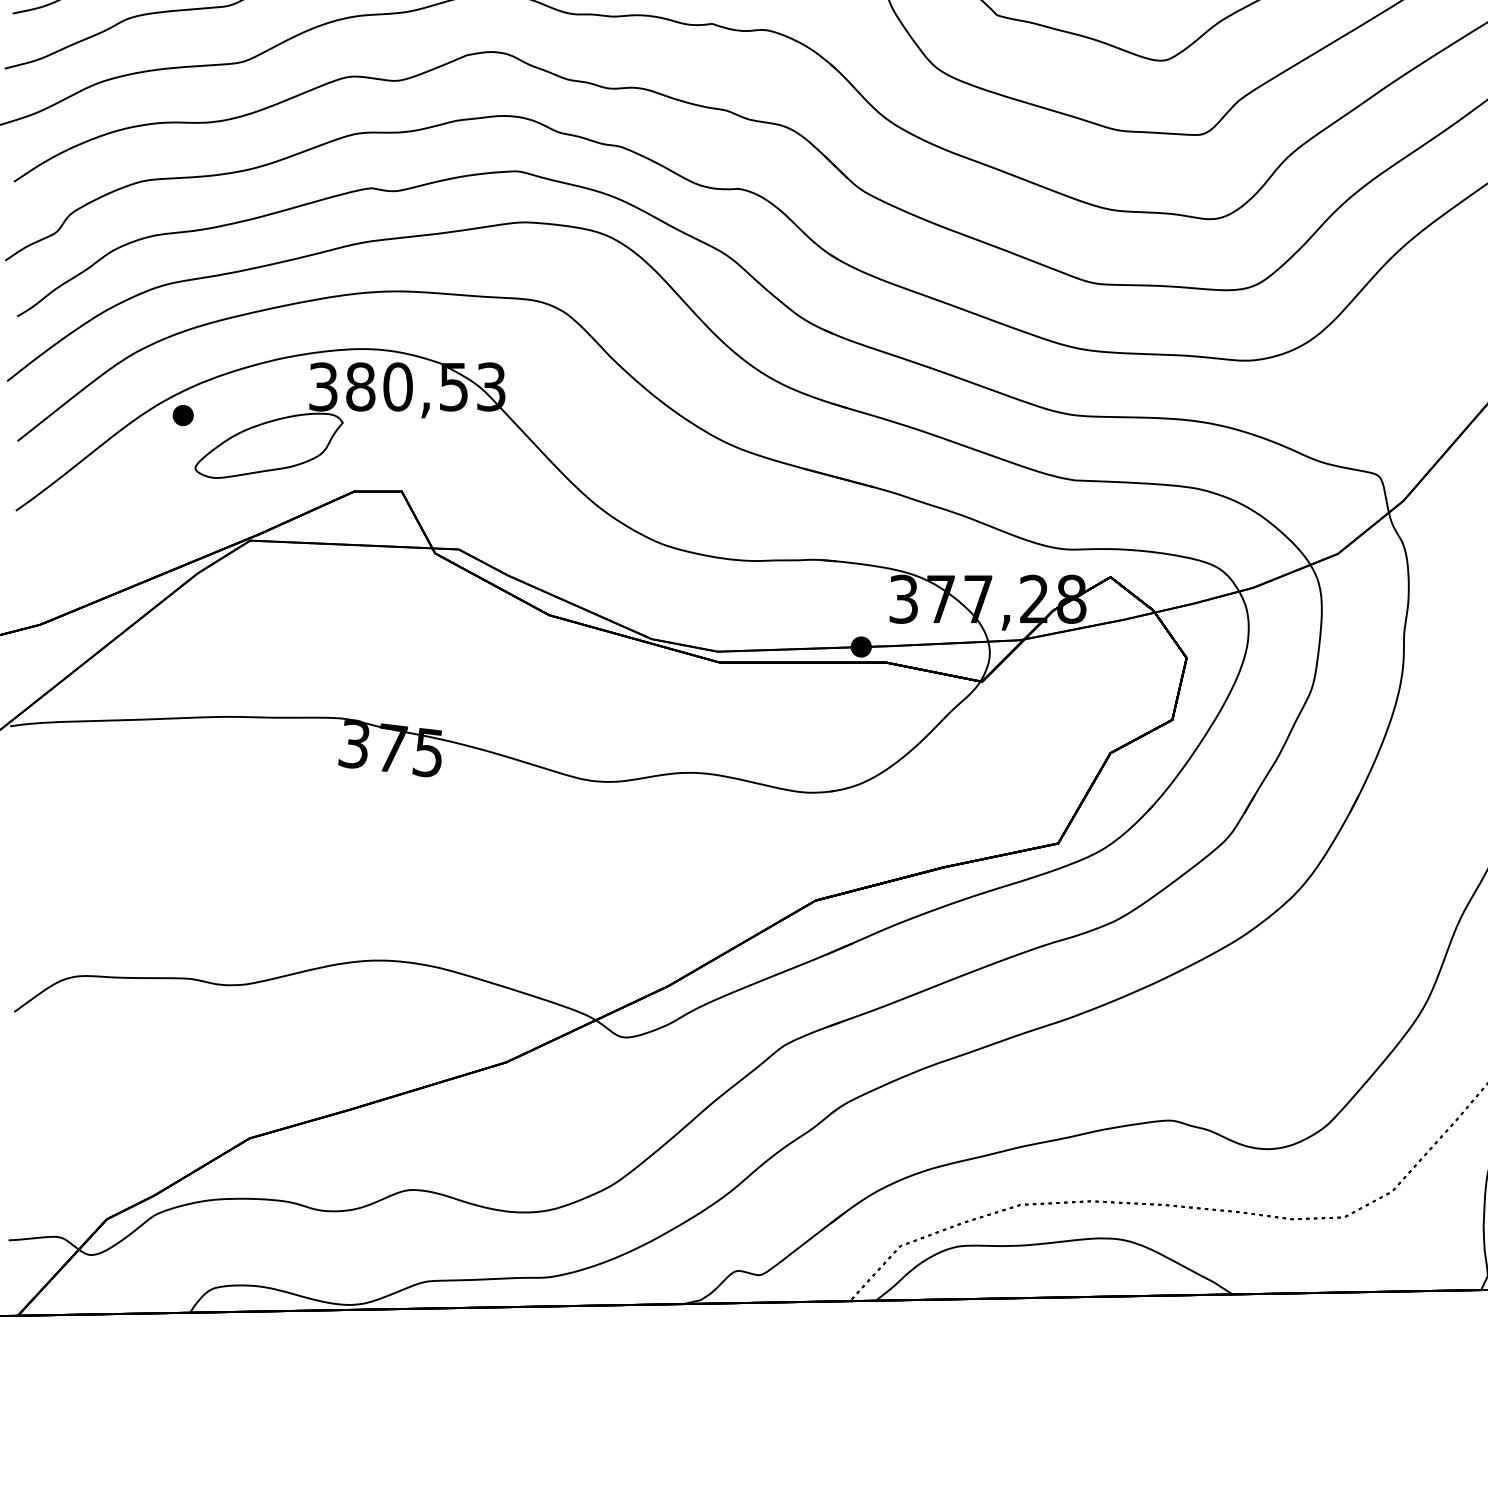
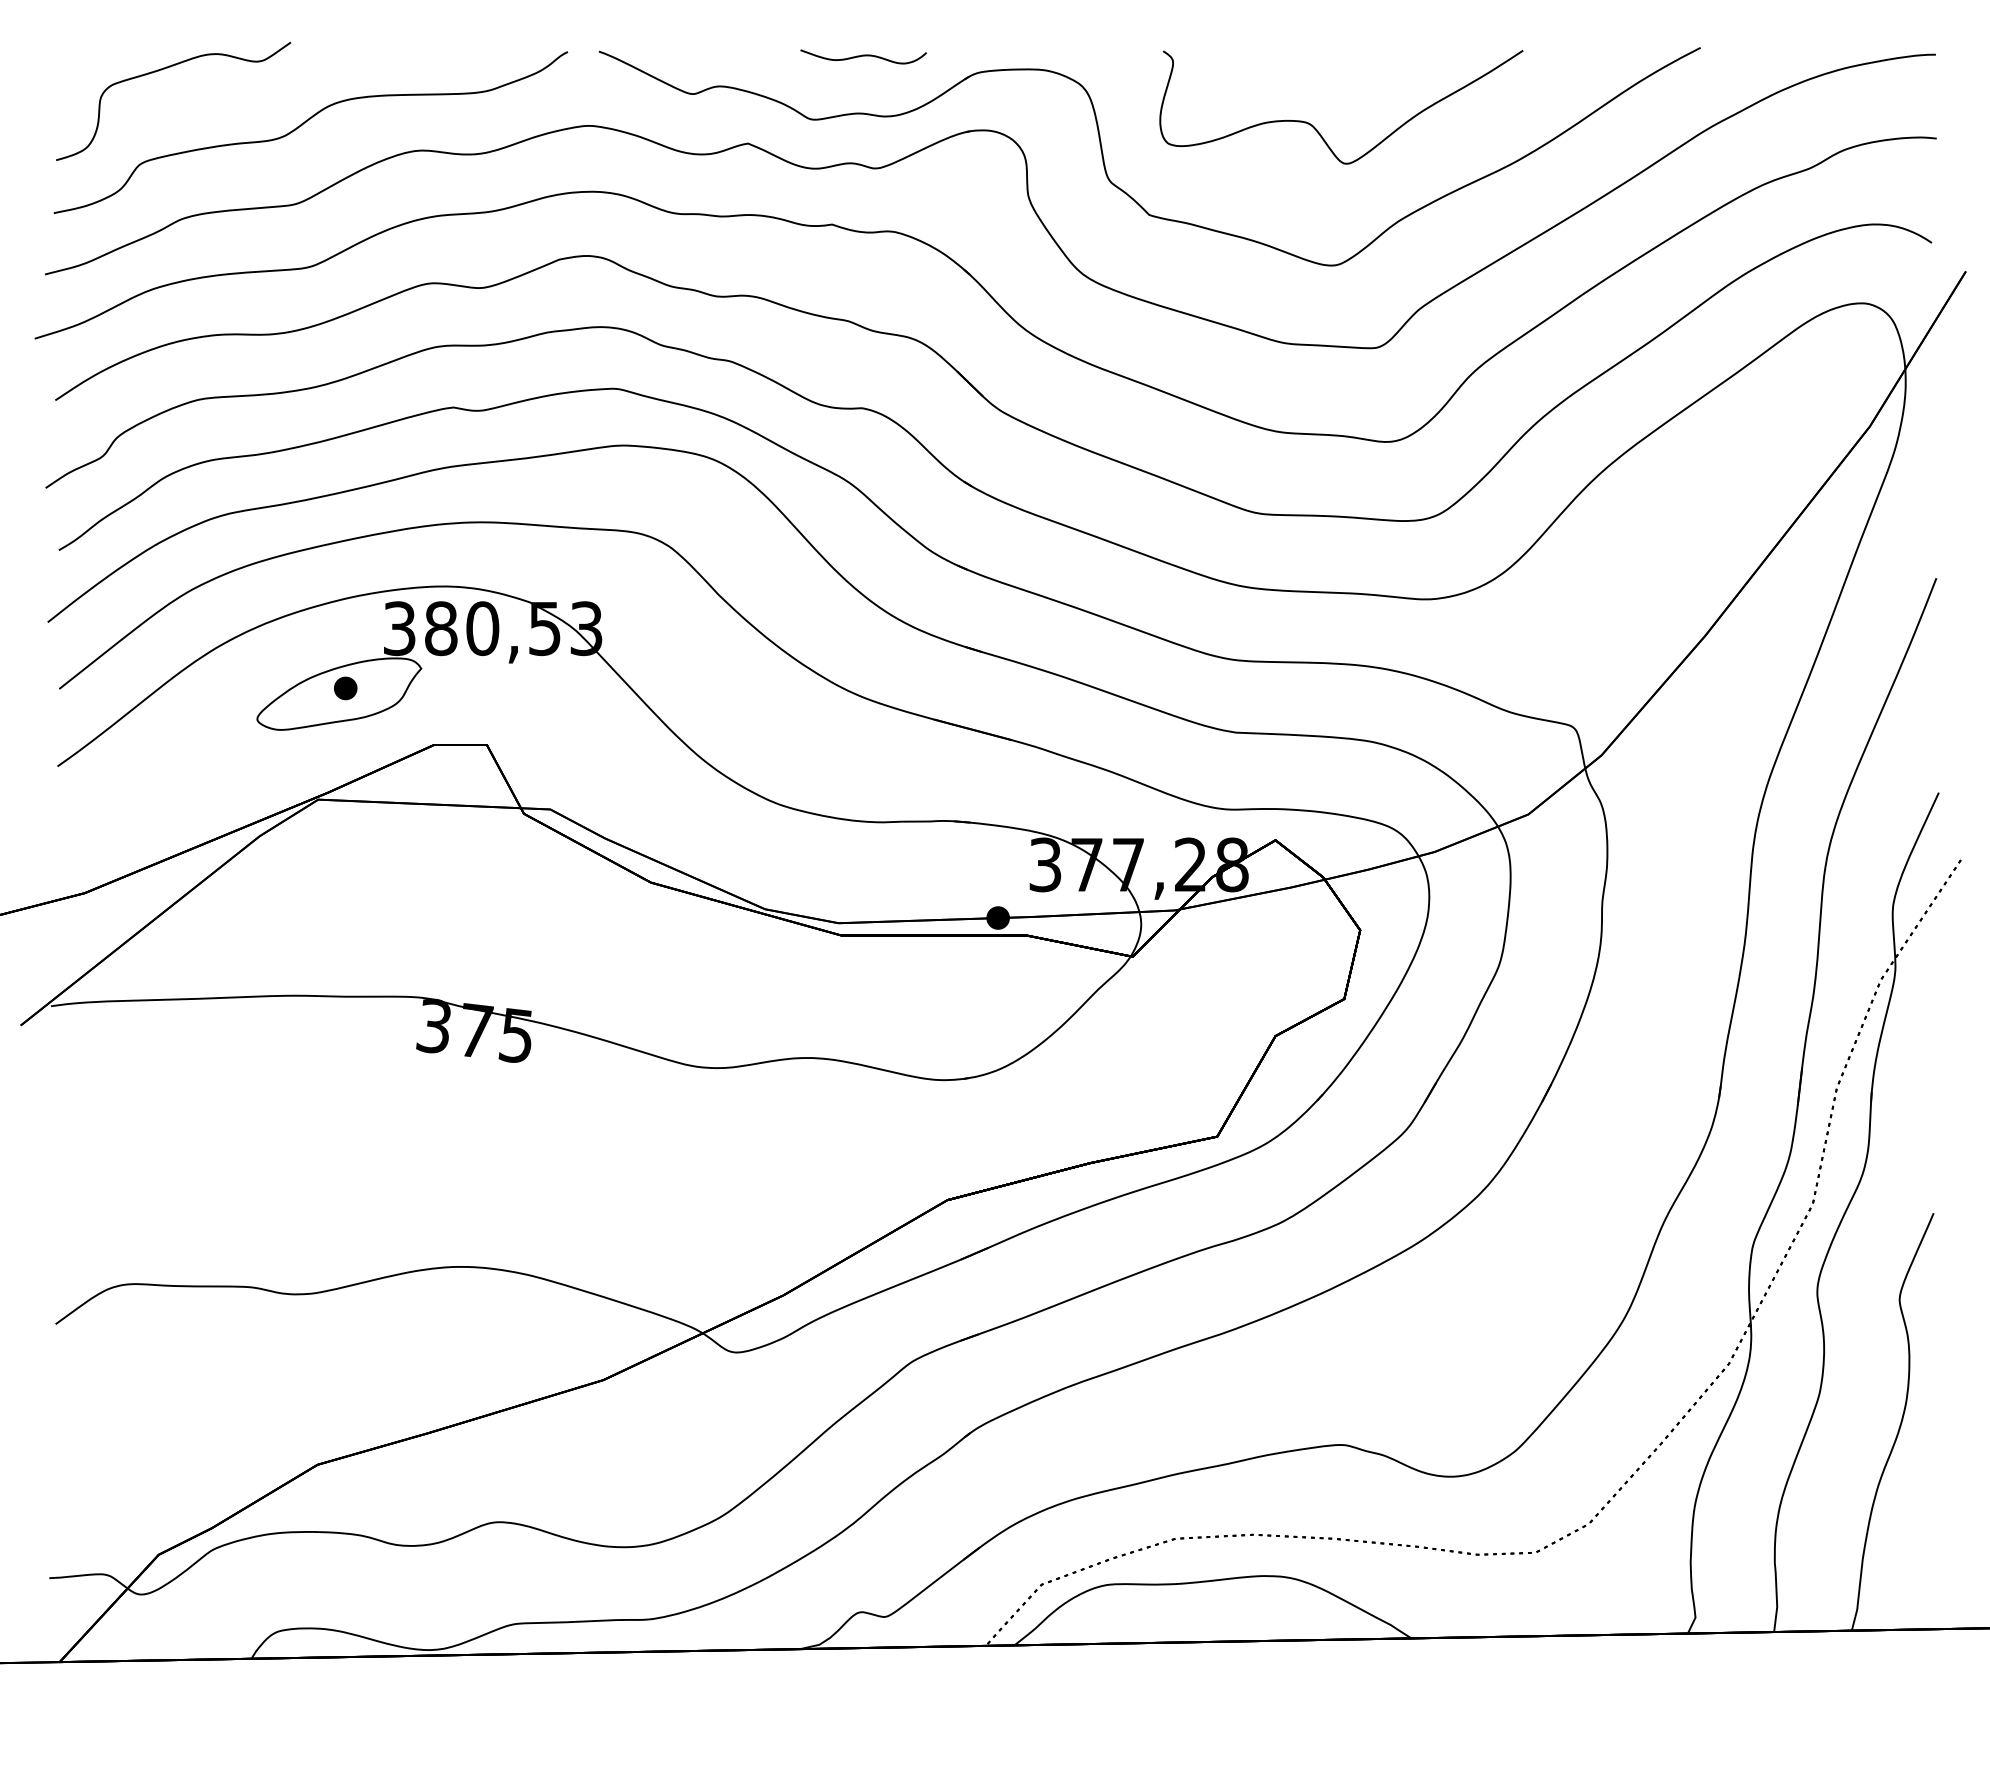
part: (183, 415) -> (345, 688), moved

